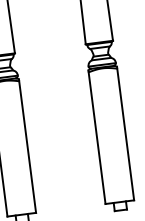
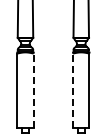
line: (97, 137) -> (73, 90), solid -> dashed
line: (27, 146) -> (33, 90), solid -> dashed

